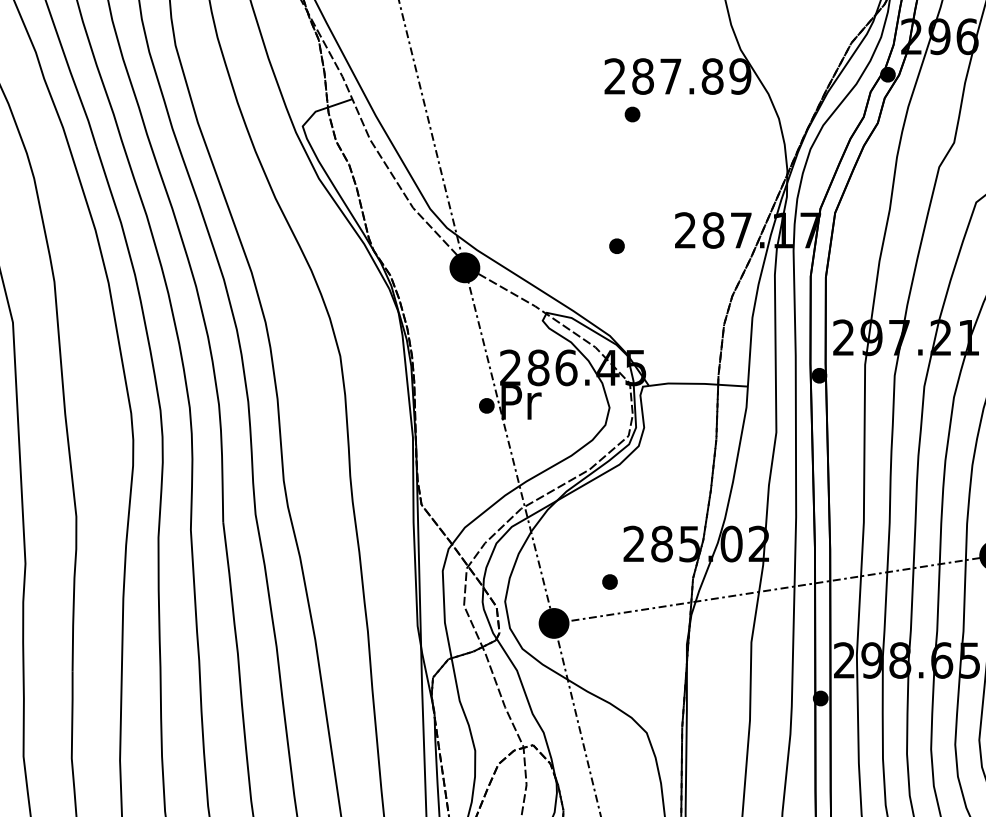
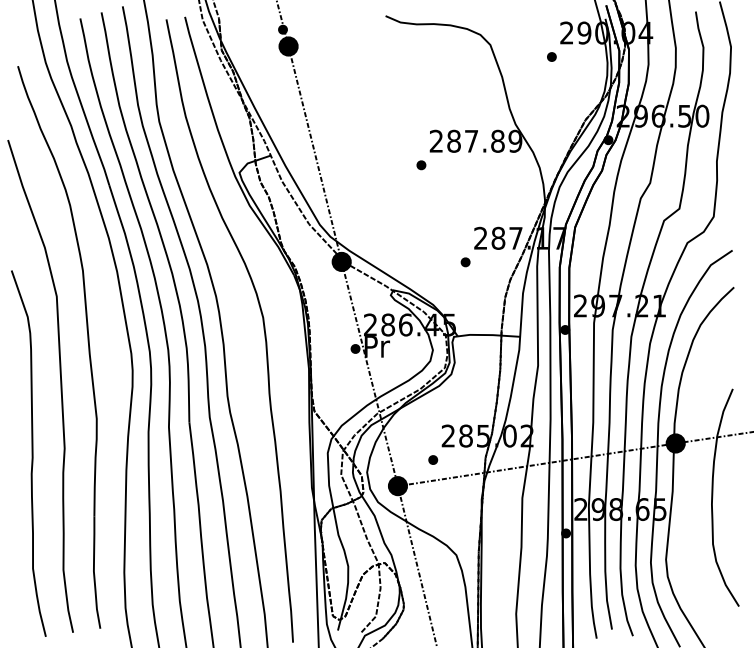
part: (632, 114) -> (421, 165), moved
part: (616, 246) -> (465, 262), moved

